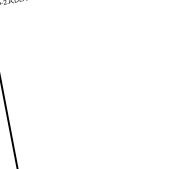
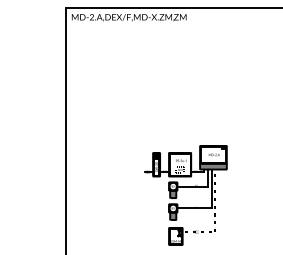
part: (94, 110) -> (185, 187), added

